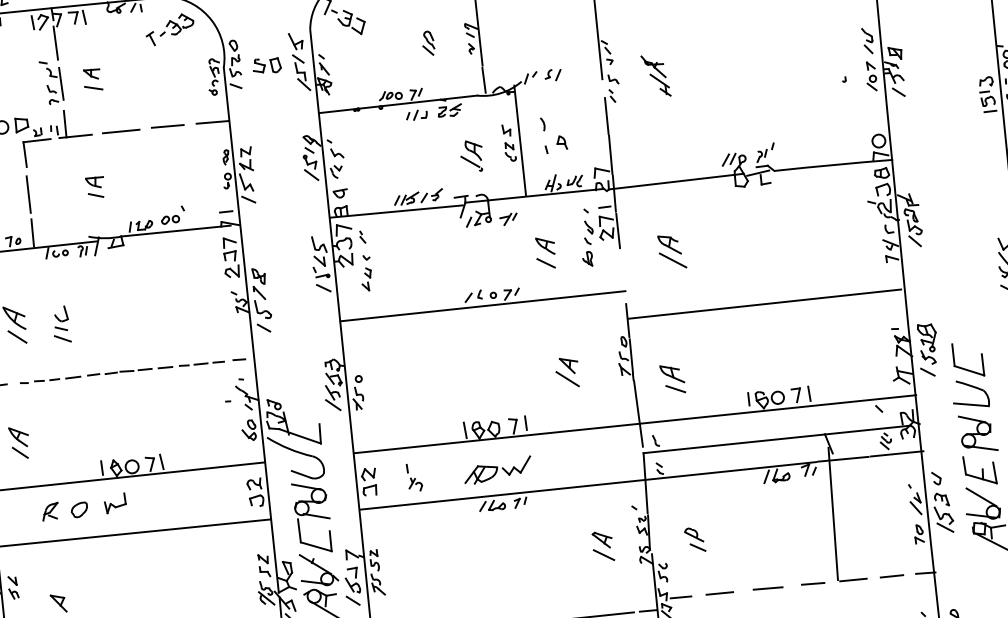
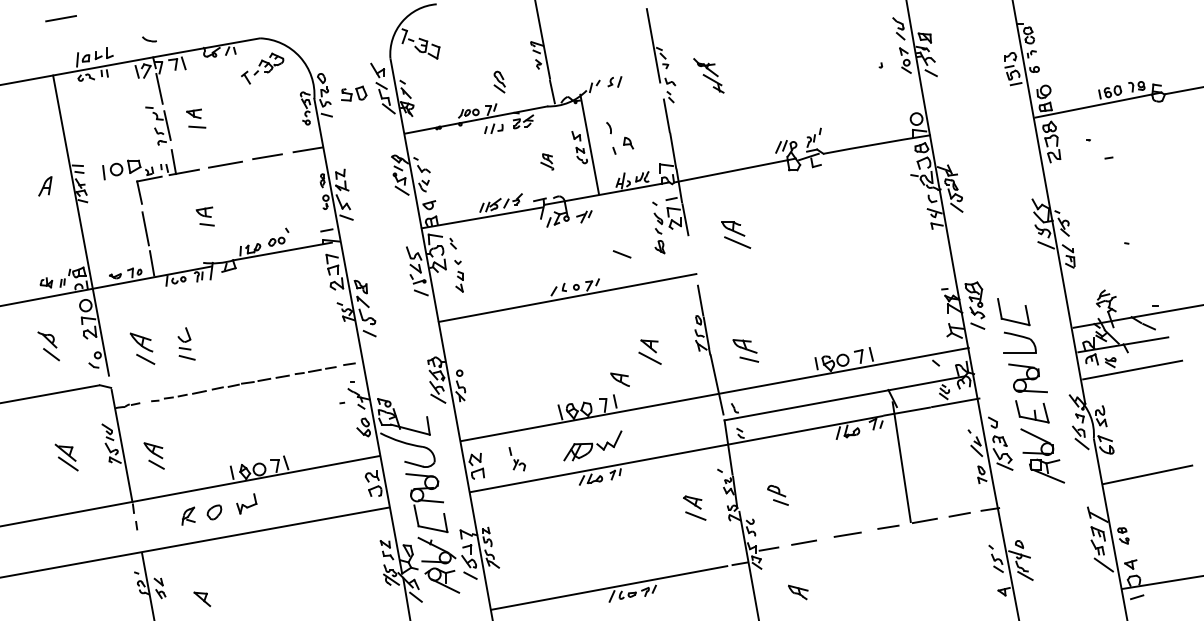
part: (428, 42) -> (499, 81), moved
part: (472, 155) -> (547, 161), size x0.6
part: (544, 245) -> (619, 379), moved
line: (763, 303) -> (823, 275), removed

